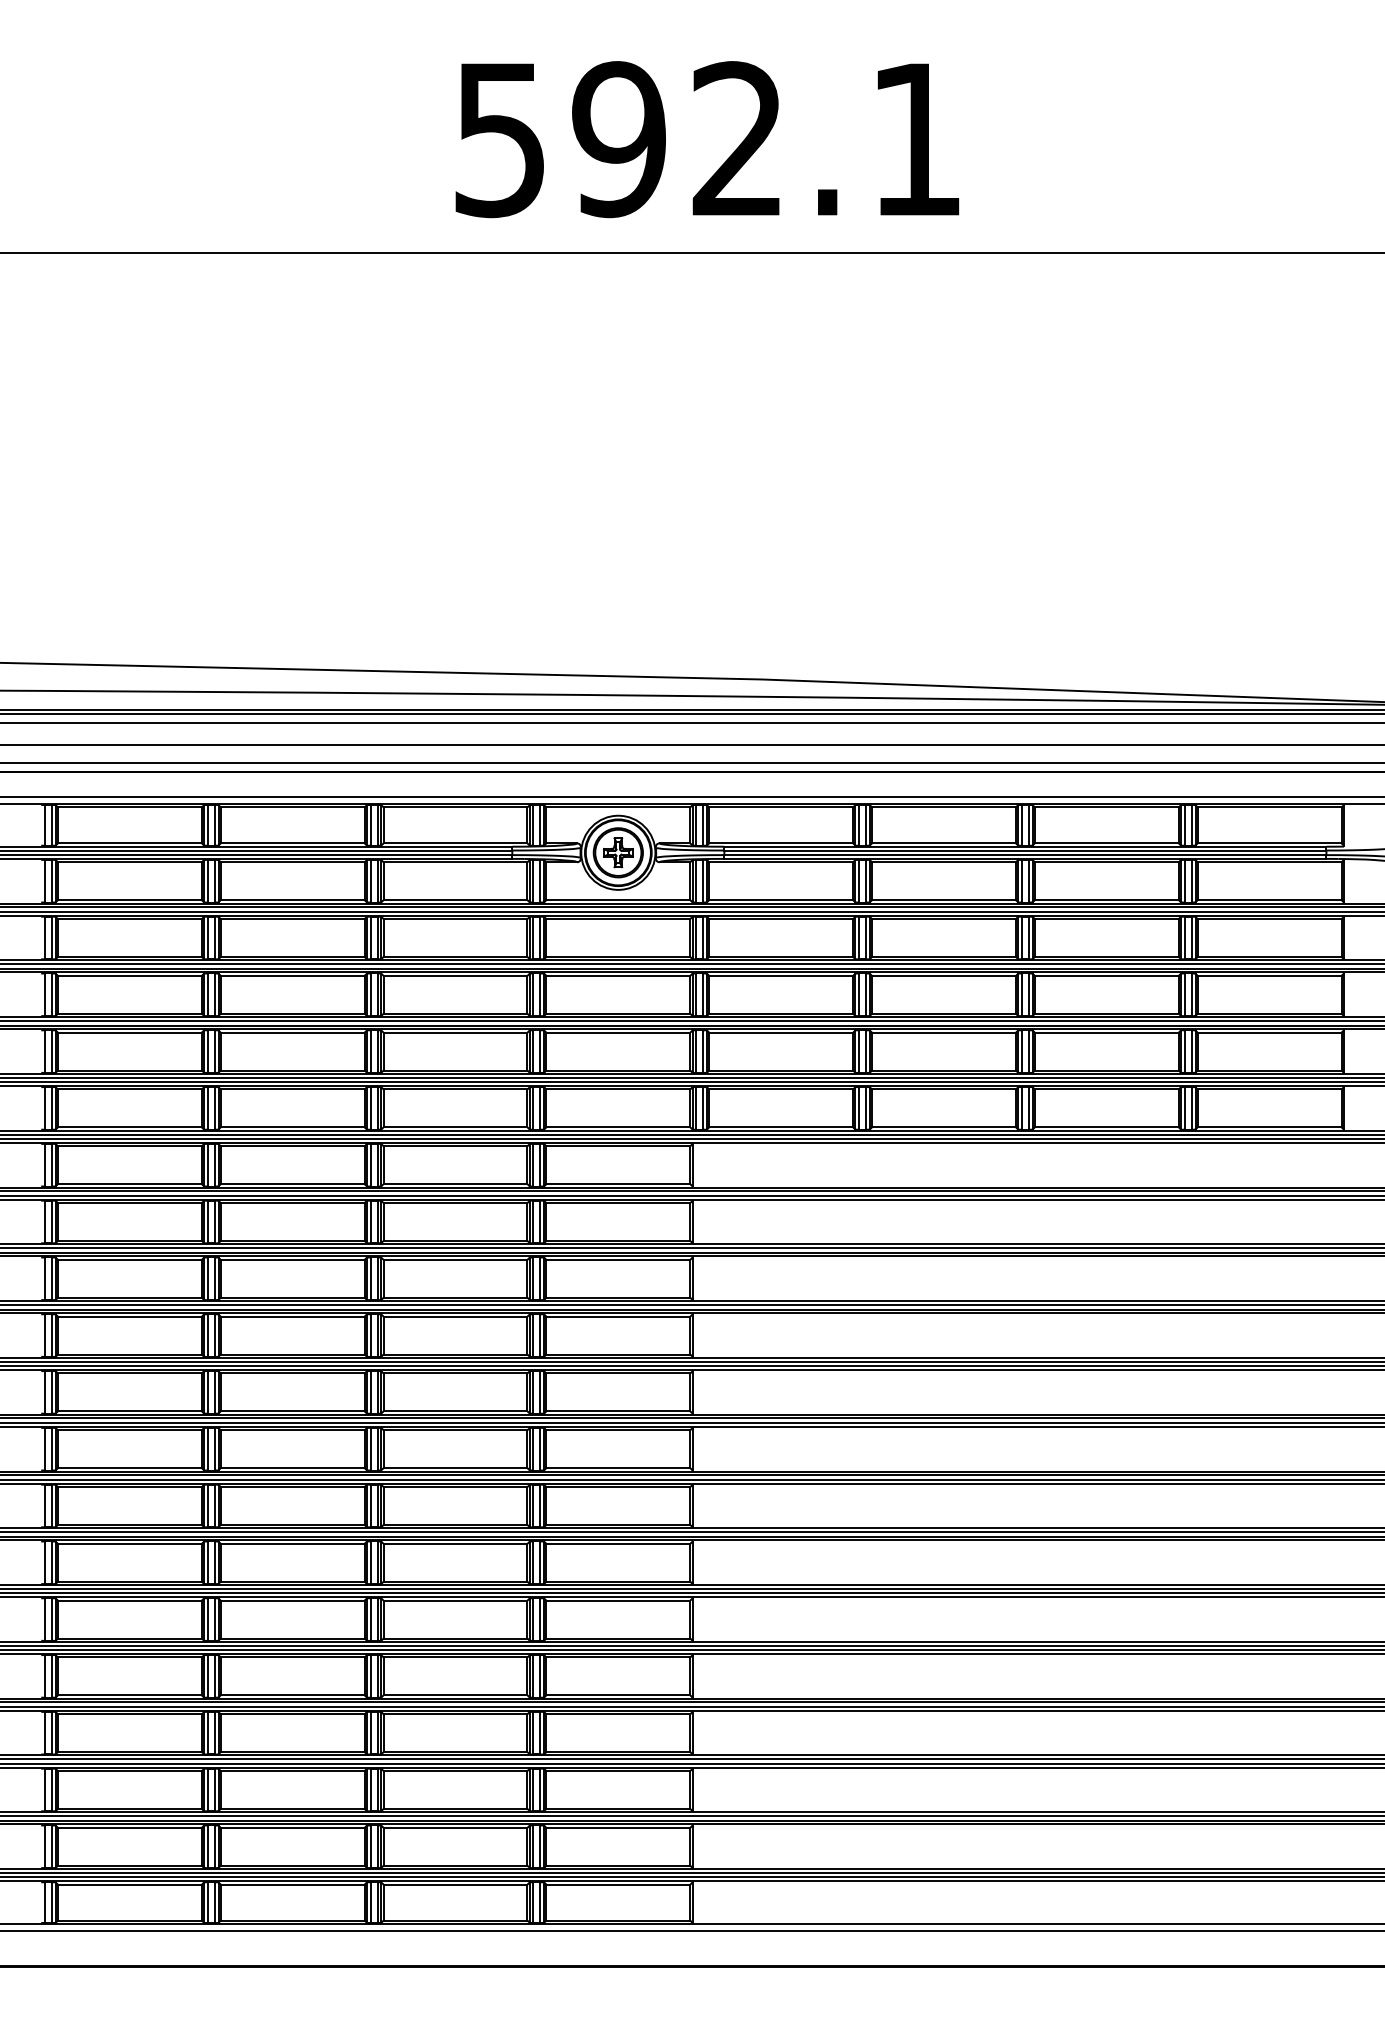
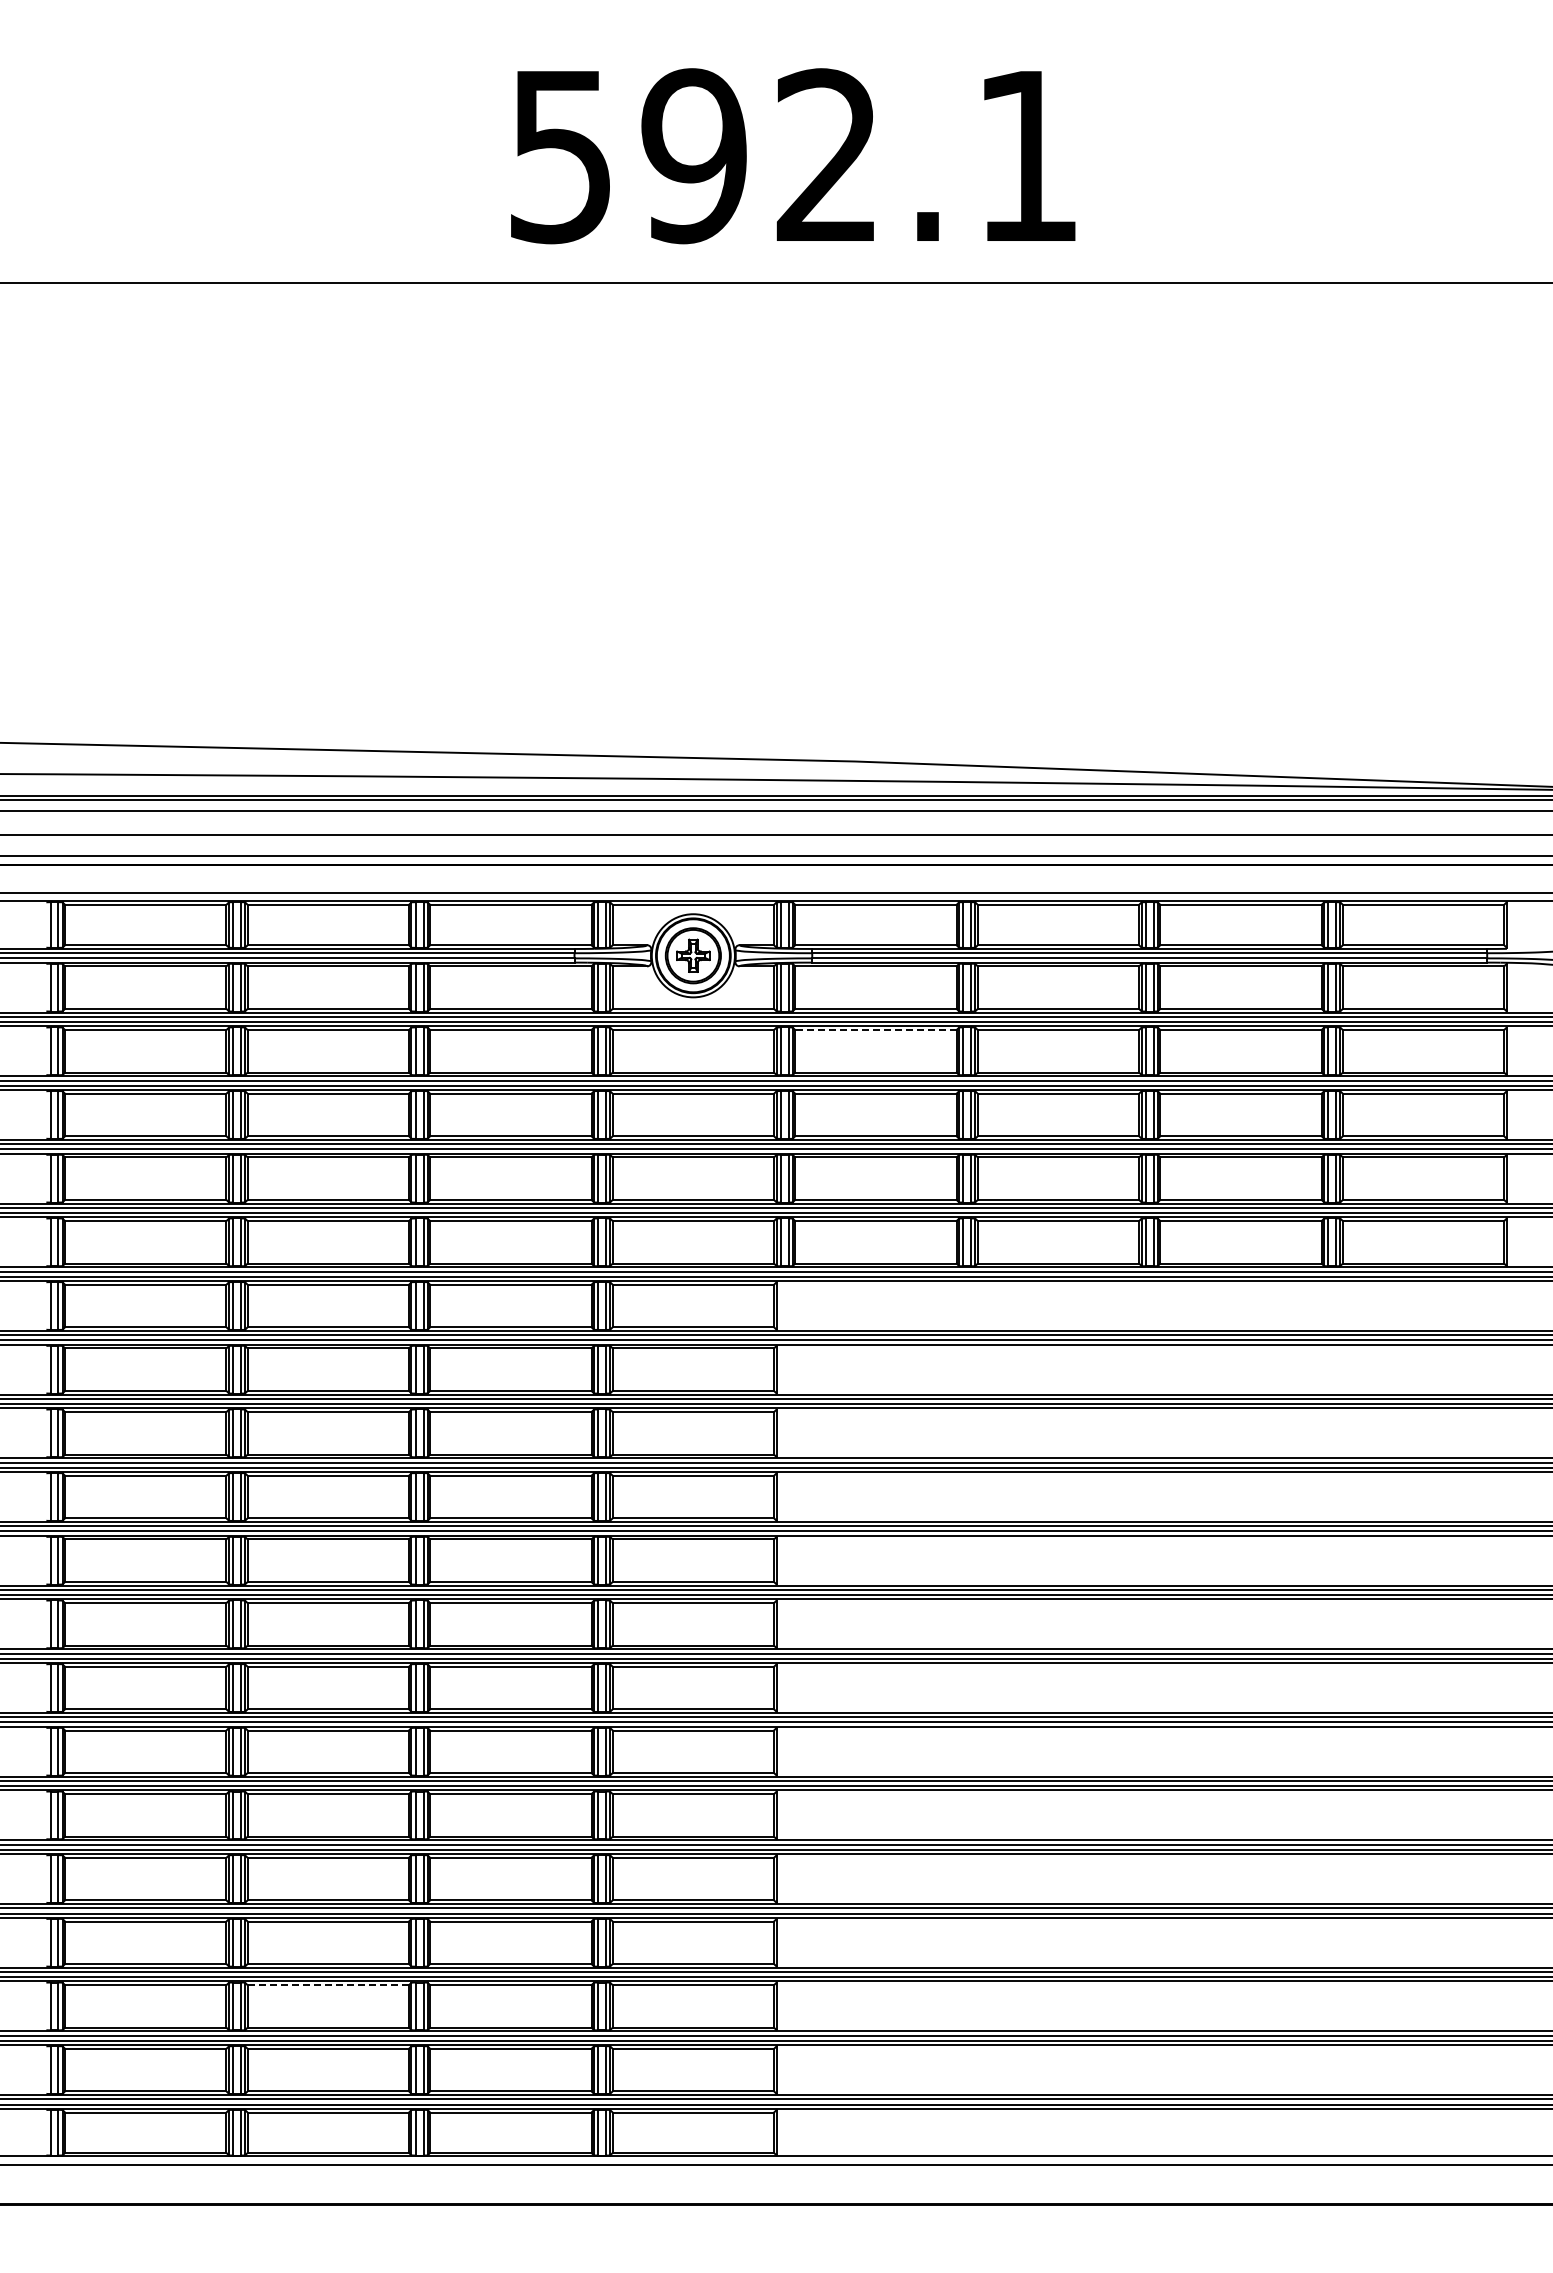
line: (780, 919) -> (875, 1030), solid -> dashed
line: (292, 1771) -> (328, 1985), solid -> dashed

